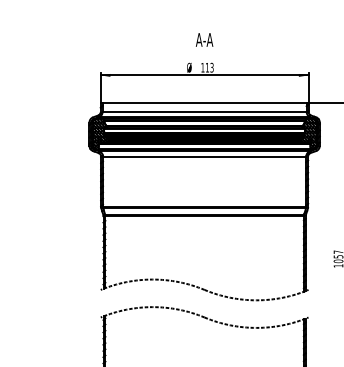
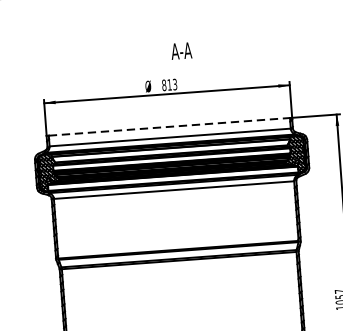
text: (204, 39) -> (181, 50), moved
text: (202, 67) -> (163, 85), 113 -> 813
line: (205, 102) -> (170, 126), solid -> dashed

